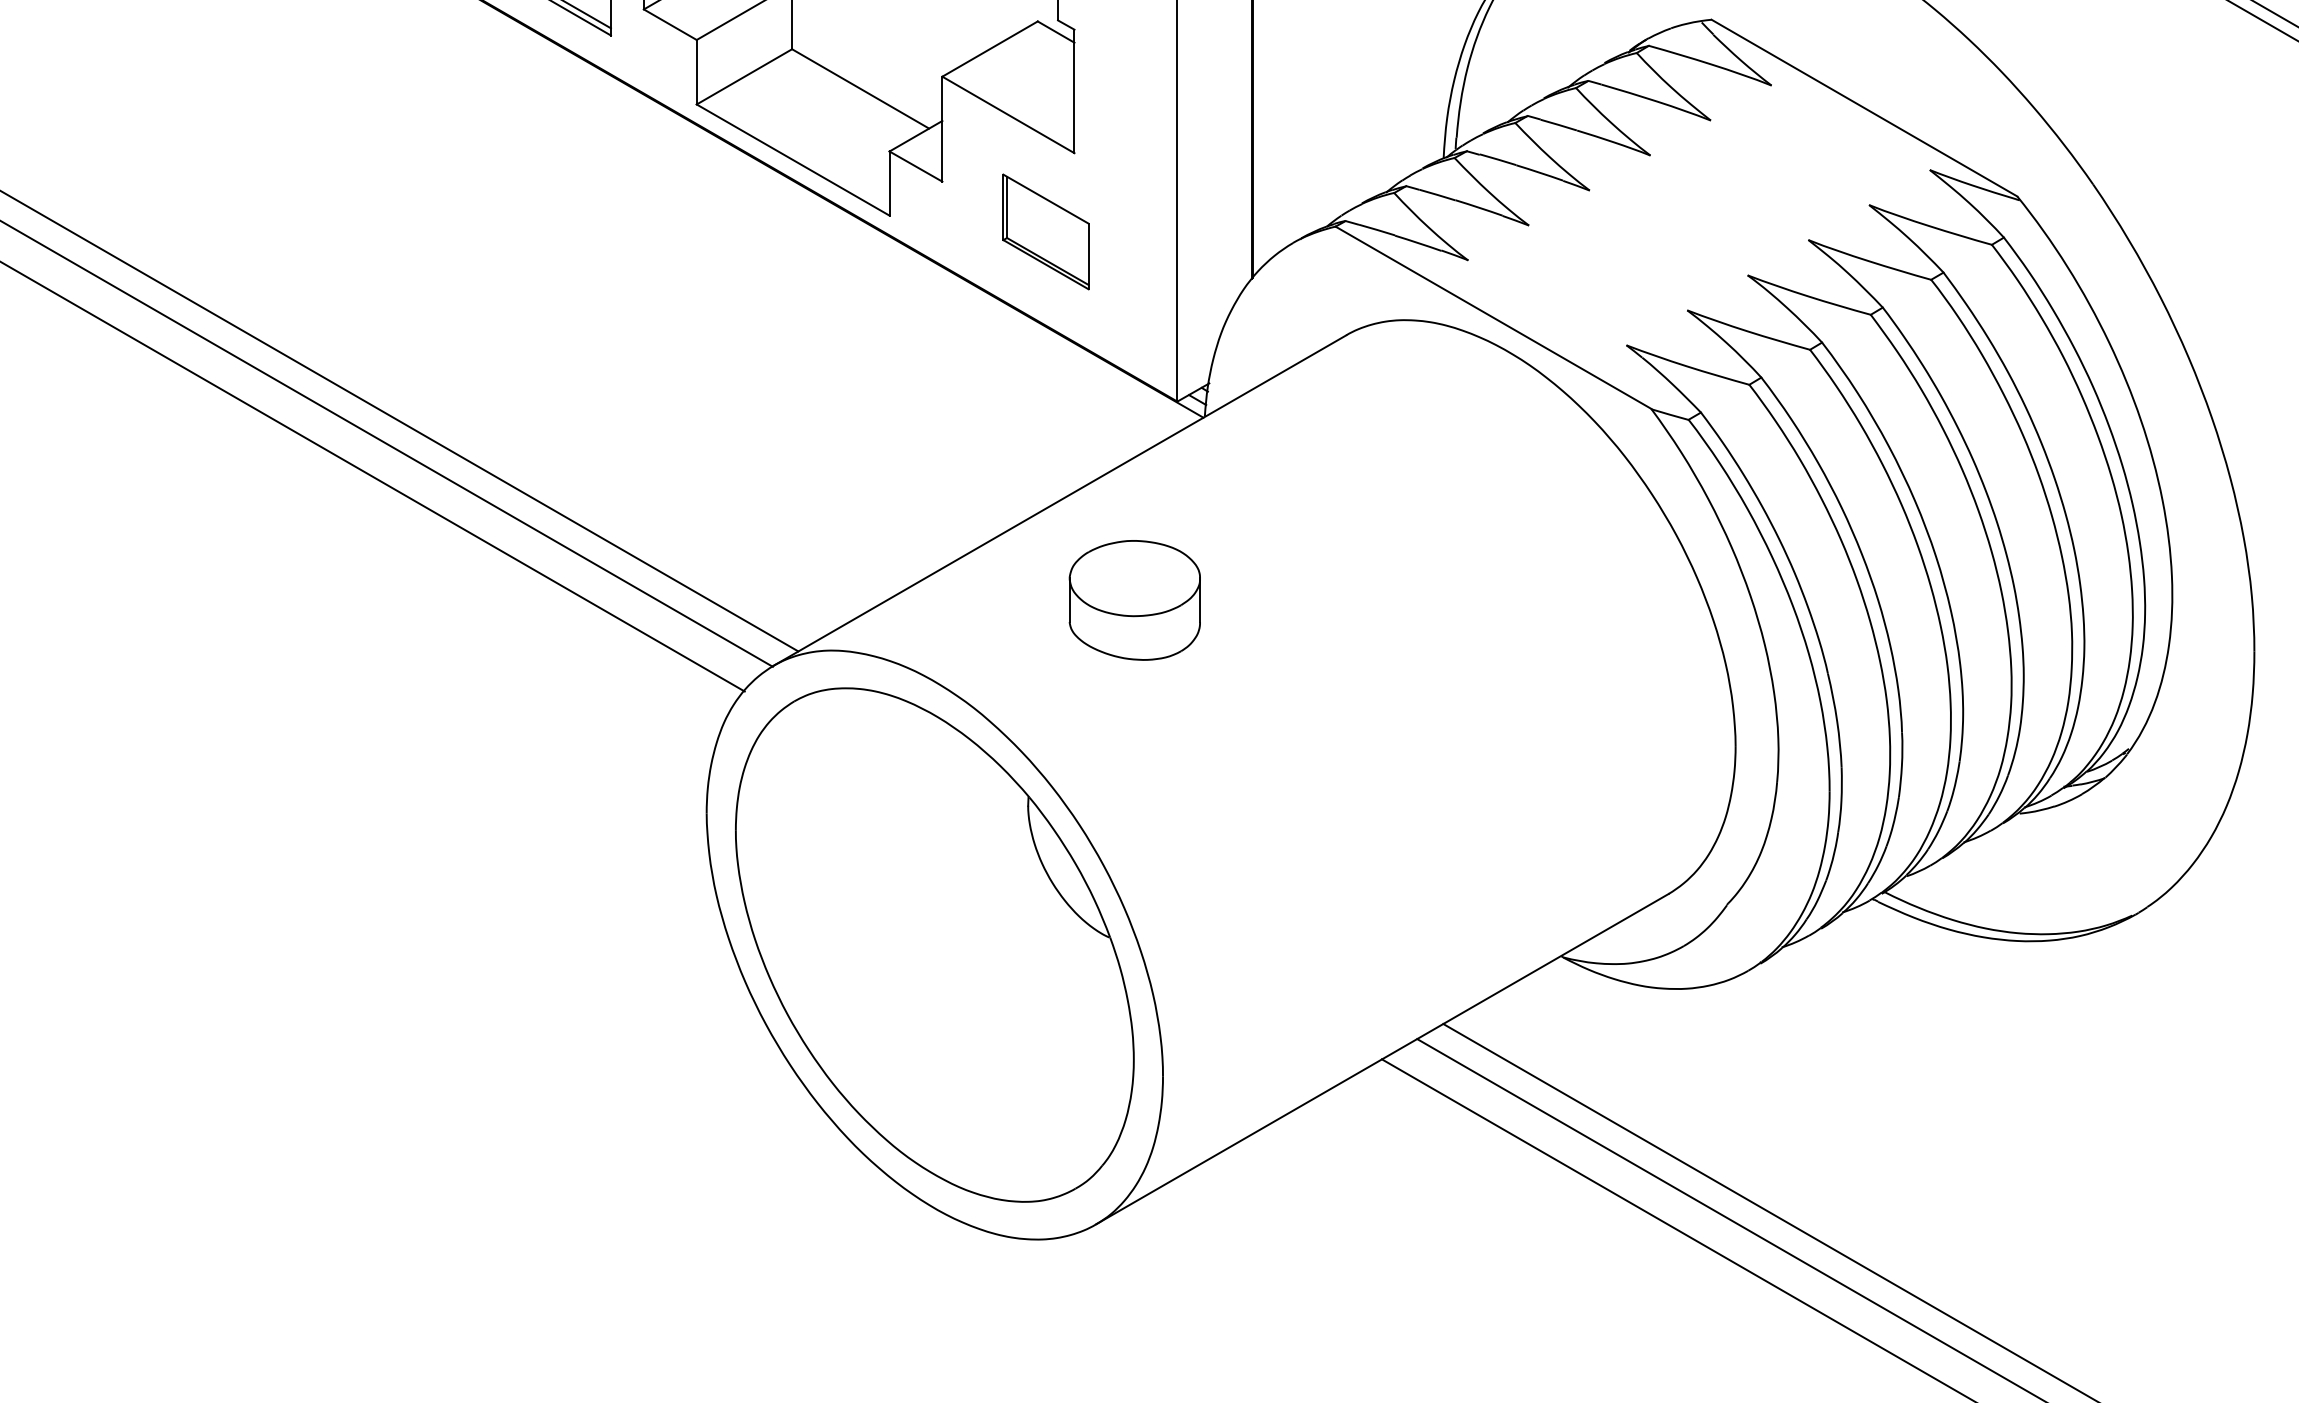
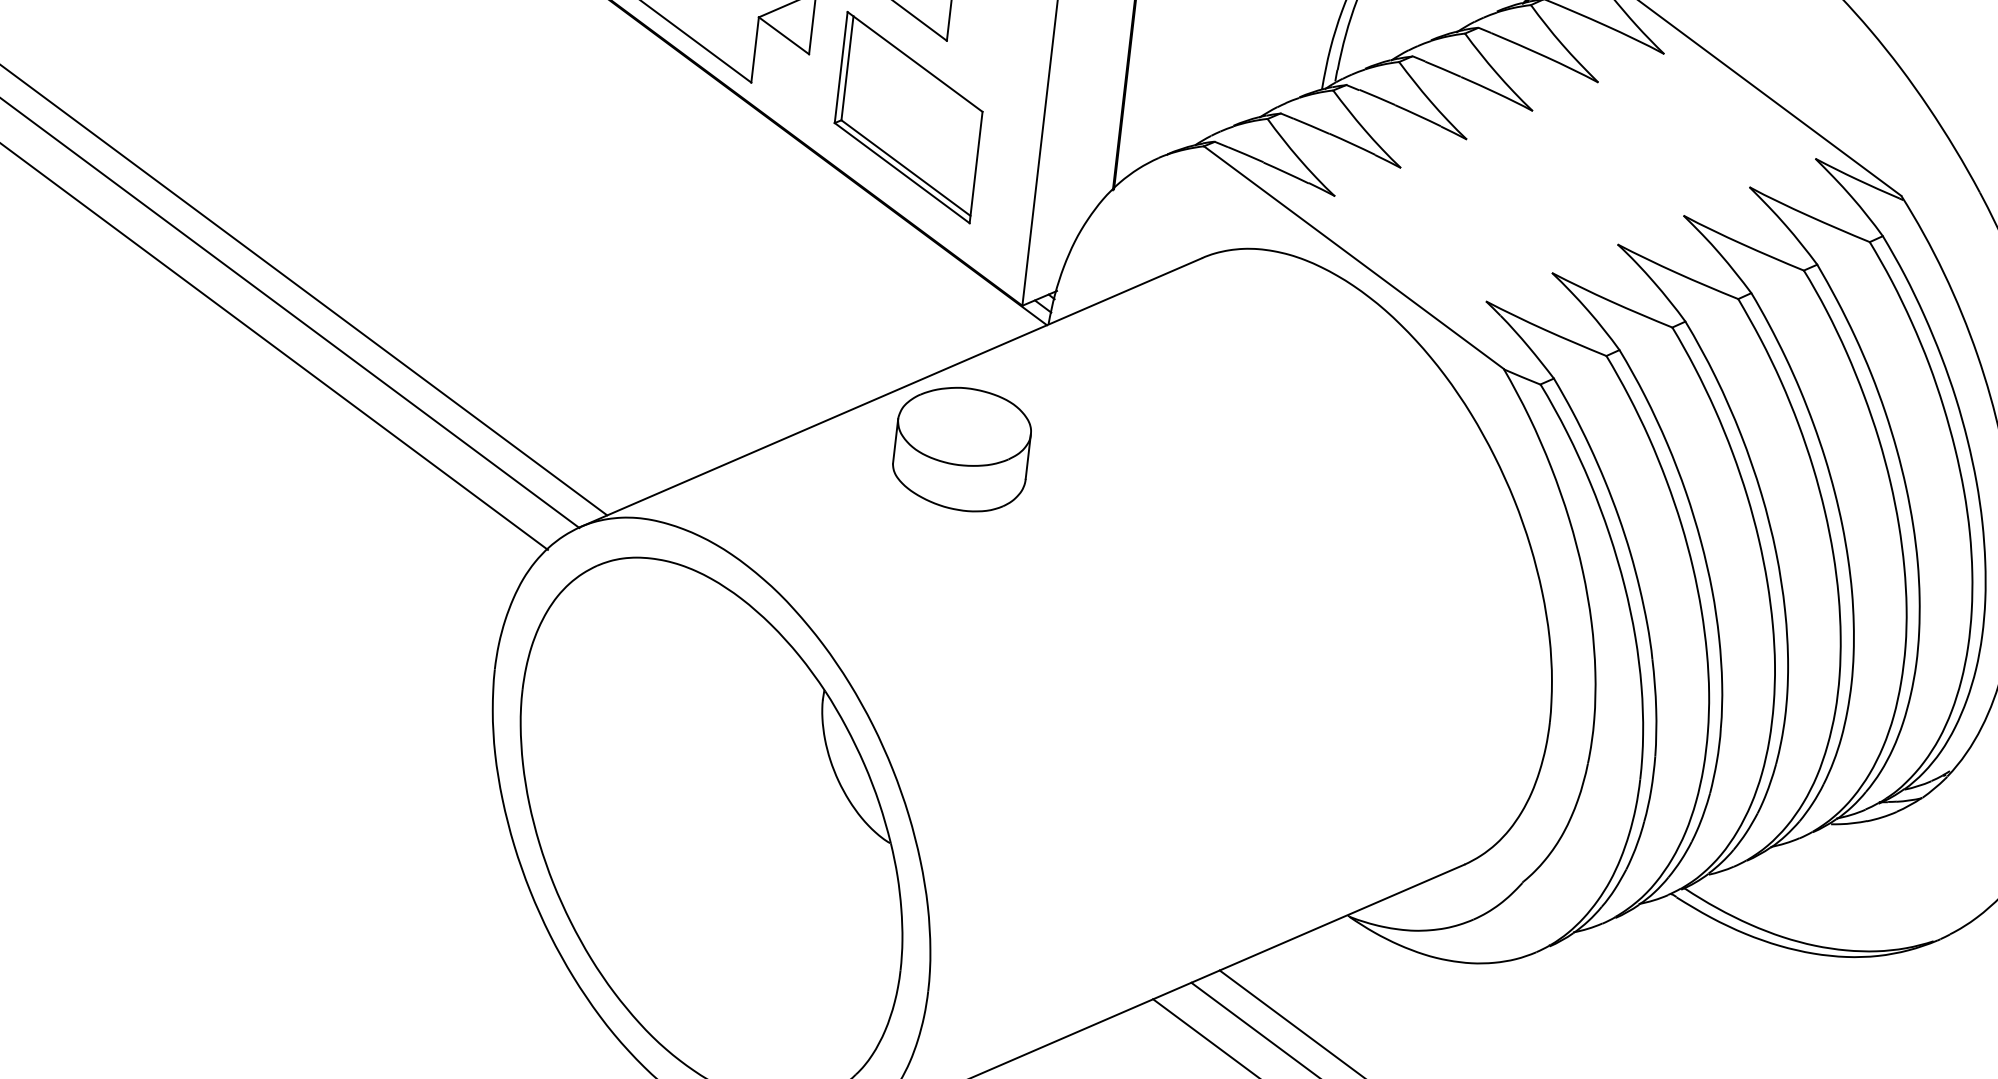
part: (1045, 231) -> (908, 117), size x1.67
part: (1134, 600) -> (961, 449), moved

